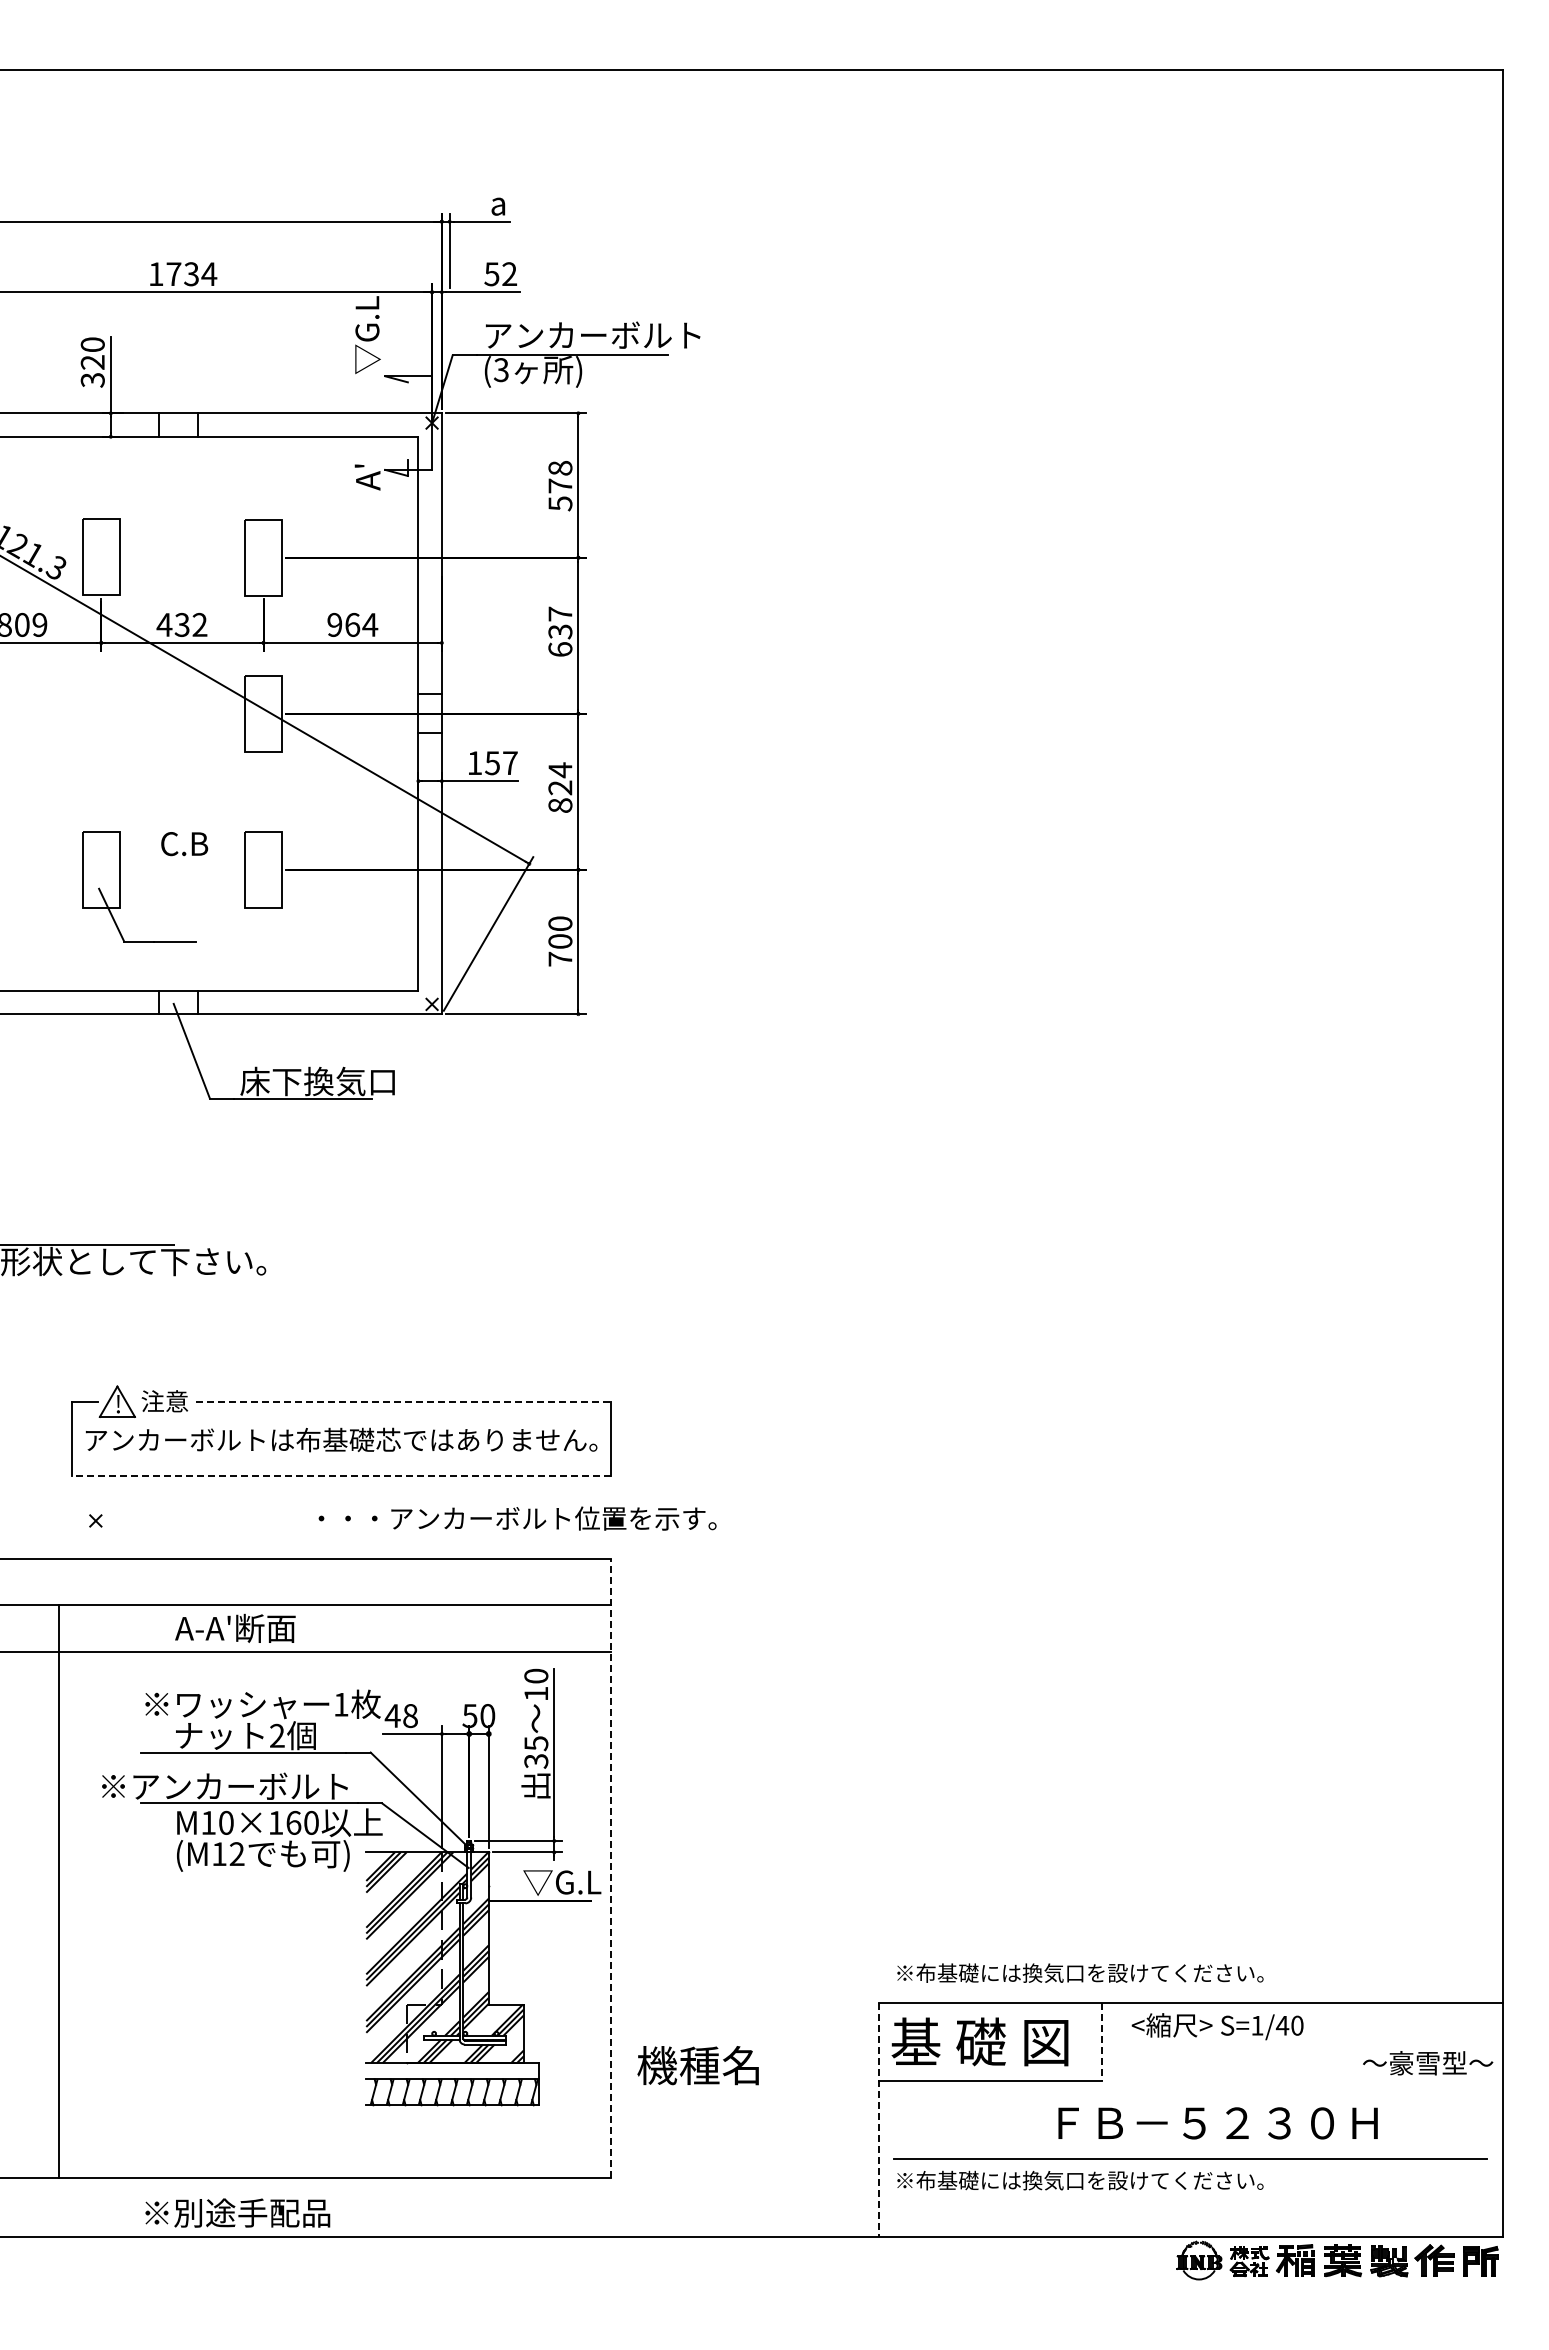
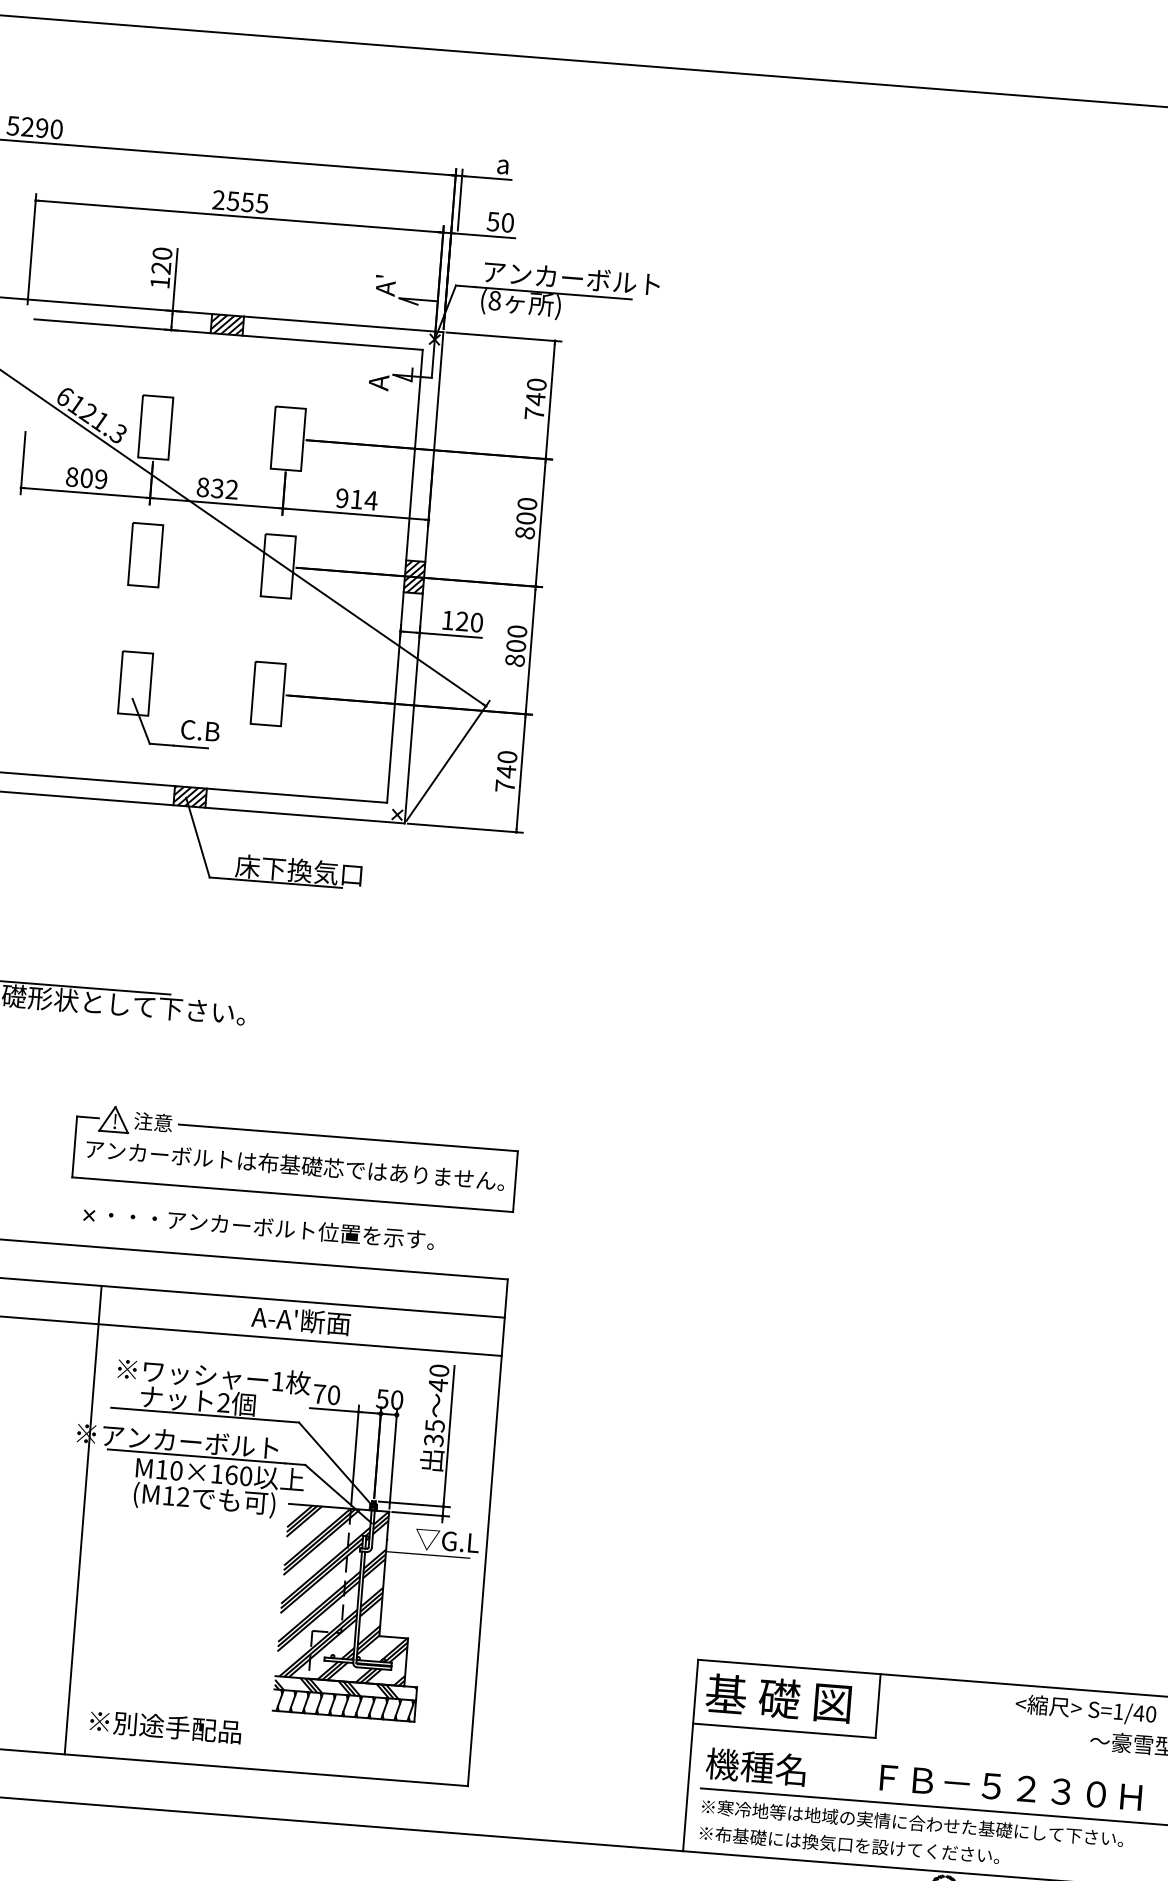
text: (182, 274) -> (240, 202), 1734 -> 2555
text: (509, 274) -> (507, 223), 52 -> 50
text: (367, 335) -> (387, 263), ▽G.L -> A'
text: (501, 370) -> (494, 301), (3 -> (8
text: (92, 380) -> (159, 282), 320 -> 120
hatch: (178, 424) -> (227, 324), added
text: (359, 465) -> (372, 369), A' -> A
text: (560, 486) -> (535, 399), 578 -> 740
text: (164, 624) -> (203, 487), 432 -> 832
text: (352, 624) -> (356, 499), 964 -> 914
text: (560, 631) -> (526, 518), 637 -> 800
part: (101, 712) -> (145, 554), added
hatch: (429, 713) -> (414, 576), added
text: (501, 763) -> (469, 622), 157 -> 120
text: (560, 778) -> (516, 638), 824 -> 800
text: (184, 844) -> (200, 731), moved
text: (560, 941) -> (506, 771), 700 -> 740
hatch: (178, 1002) -> (190, 796), added
line: (403, 1401) -> (348, 1137), dashed -> solid
line: (341, 1476) -> (292, 1195), dashed -> solid
text: (517, 1518) -> (271, 1227), moved
text: (235, 1627) -> (301, 1319), moved
text: (535, 1694) -> (437, 1385), 10 -> 40
text: (400, 1715) -> (325, 1394), 48 -> 70
line: (610, 1868) -> (487, 1532), dashed -> solid
line: (58, 1891) -> (83, 1519), moved
text: (1080, 1972) -> (849, 1844), moved
text: (1217, 2026) -> (1085, 1709), moved
line: (1101, 2042) -> (877, 1706), dashed -> solid
text: (697, 2065) -> (755, 1766), moved
hatch: (452, 2071) -> (345, 1688), added
line: (878, 2120) -> (690, 1756), dashed -> solid
text: (1217, 2123) -> (1010, 1787), moved
text: (1164, 2180) -> (920, 1823), ※布基礎には換気口を設けてください。 -> ※寒冷地等は地域の実情に合わせた基礎にして下さい。
text: (237, 2212) -> (165, 1726), moved

